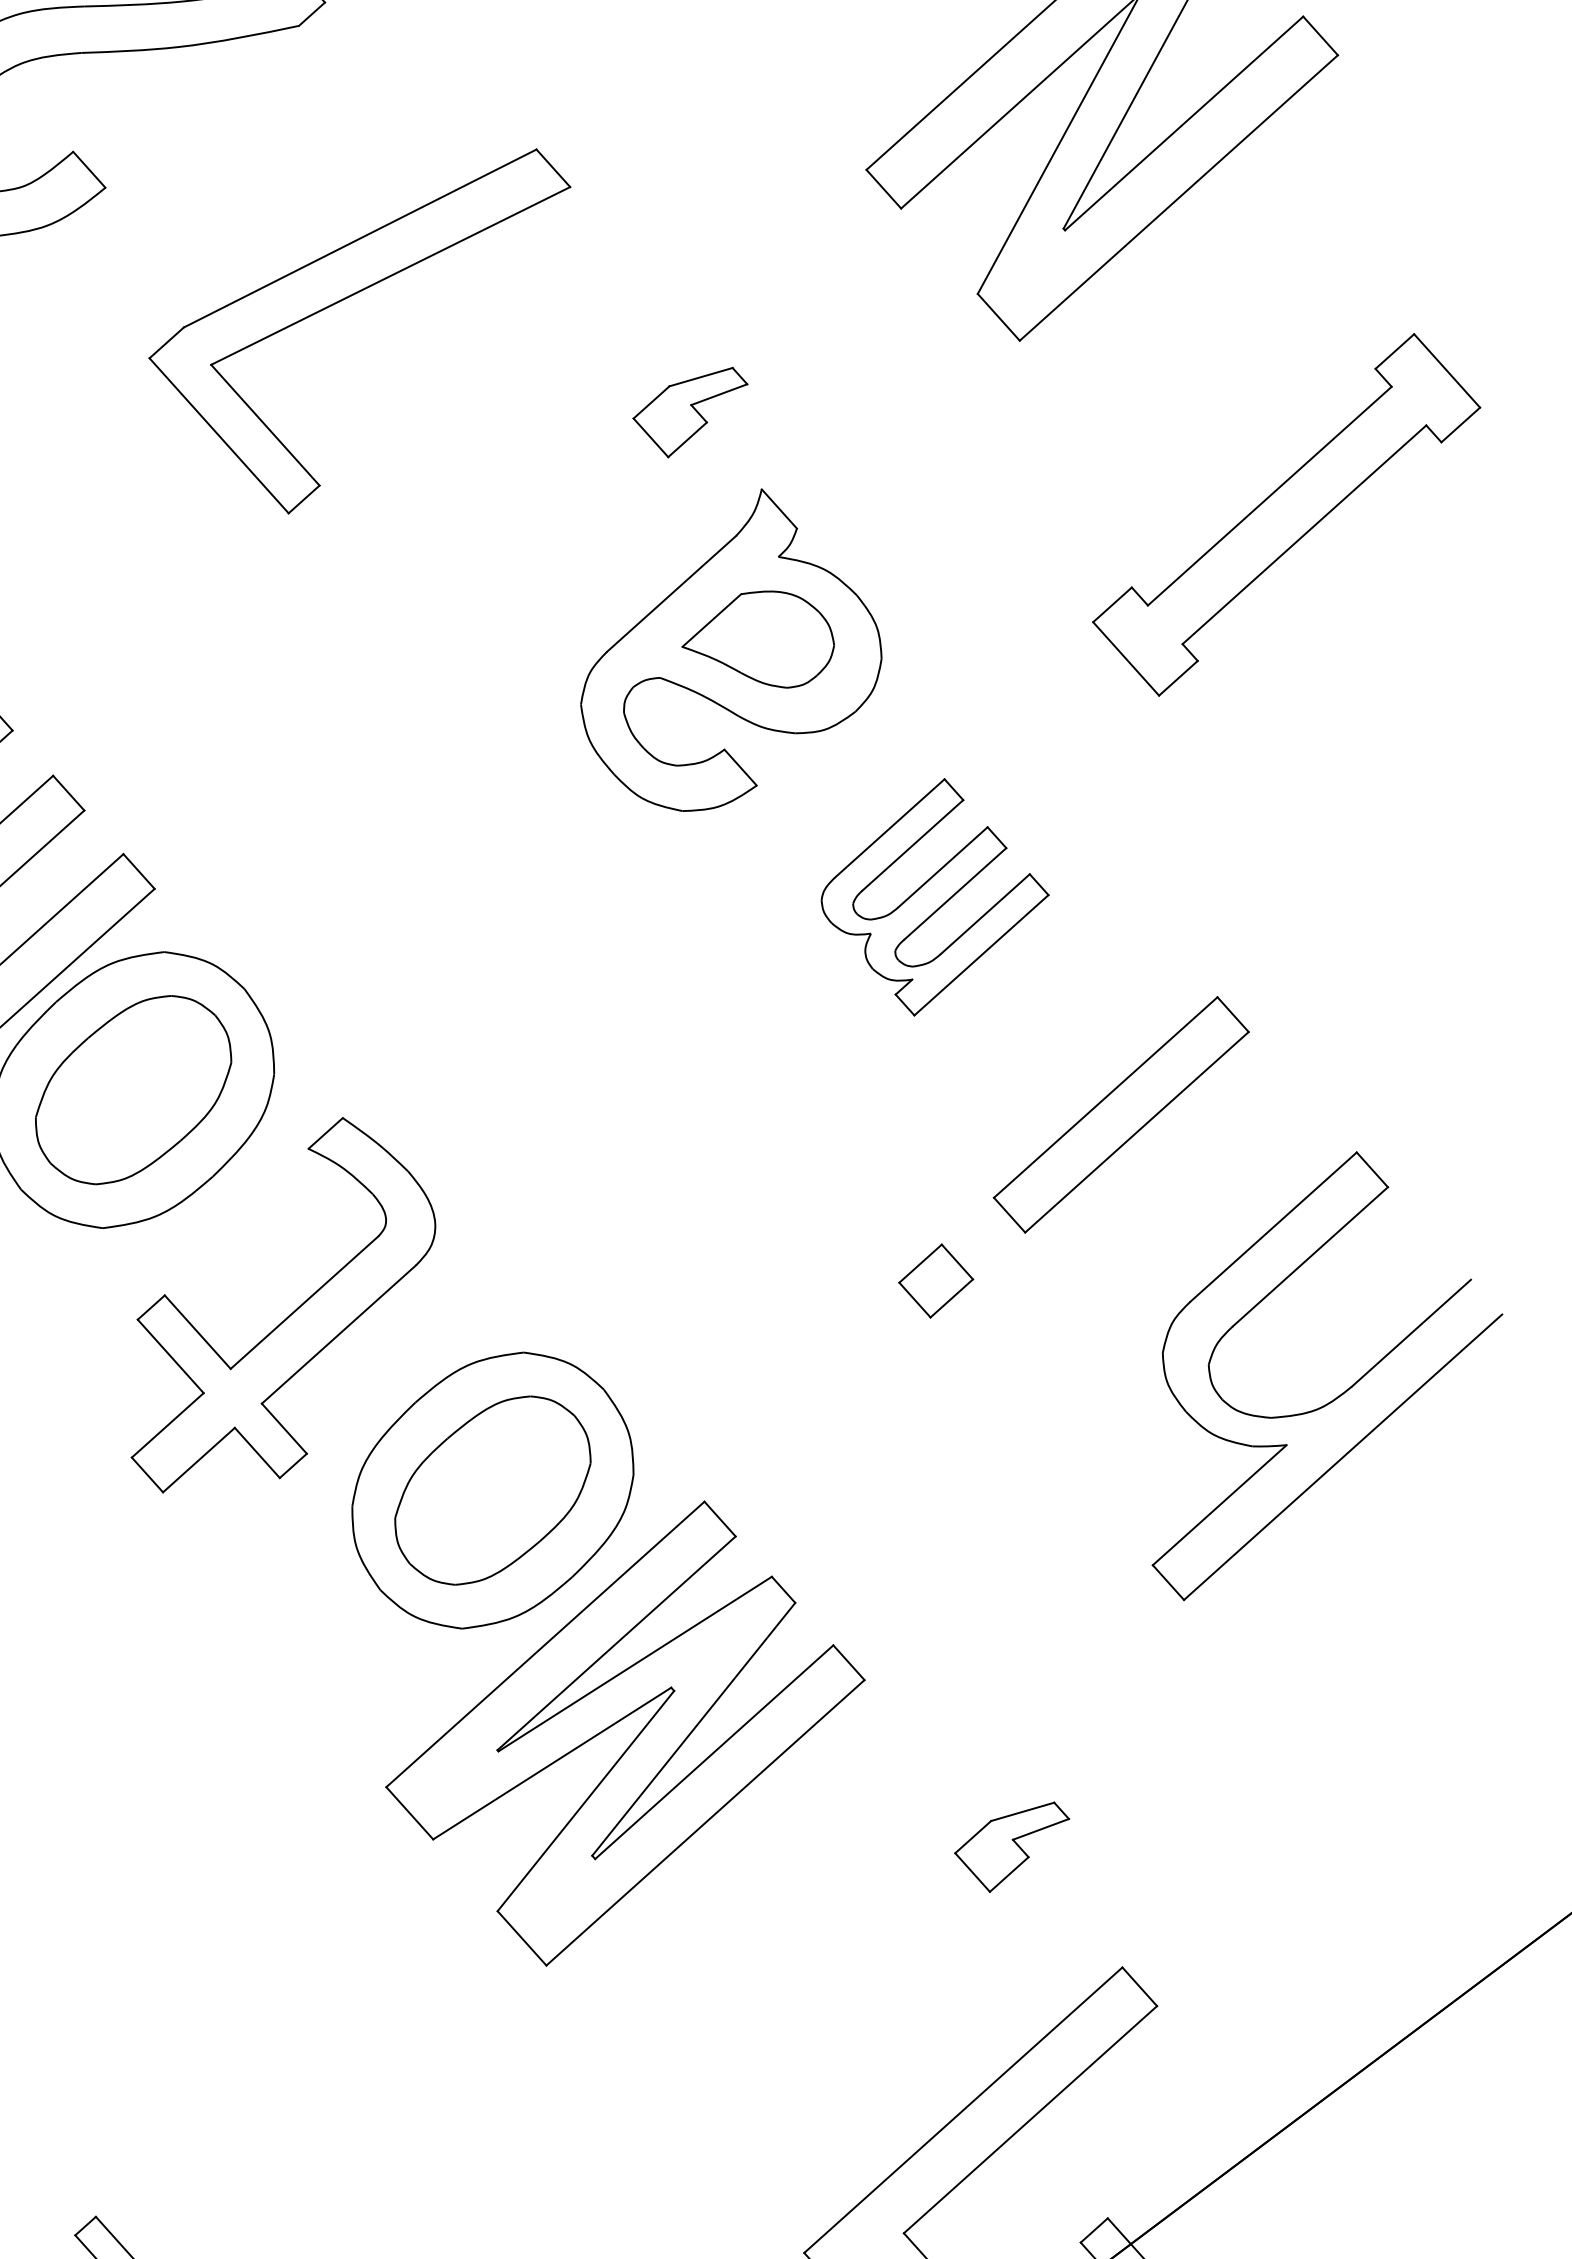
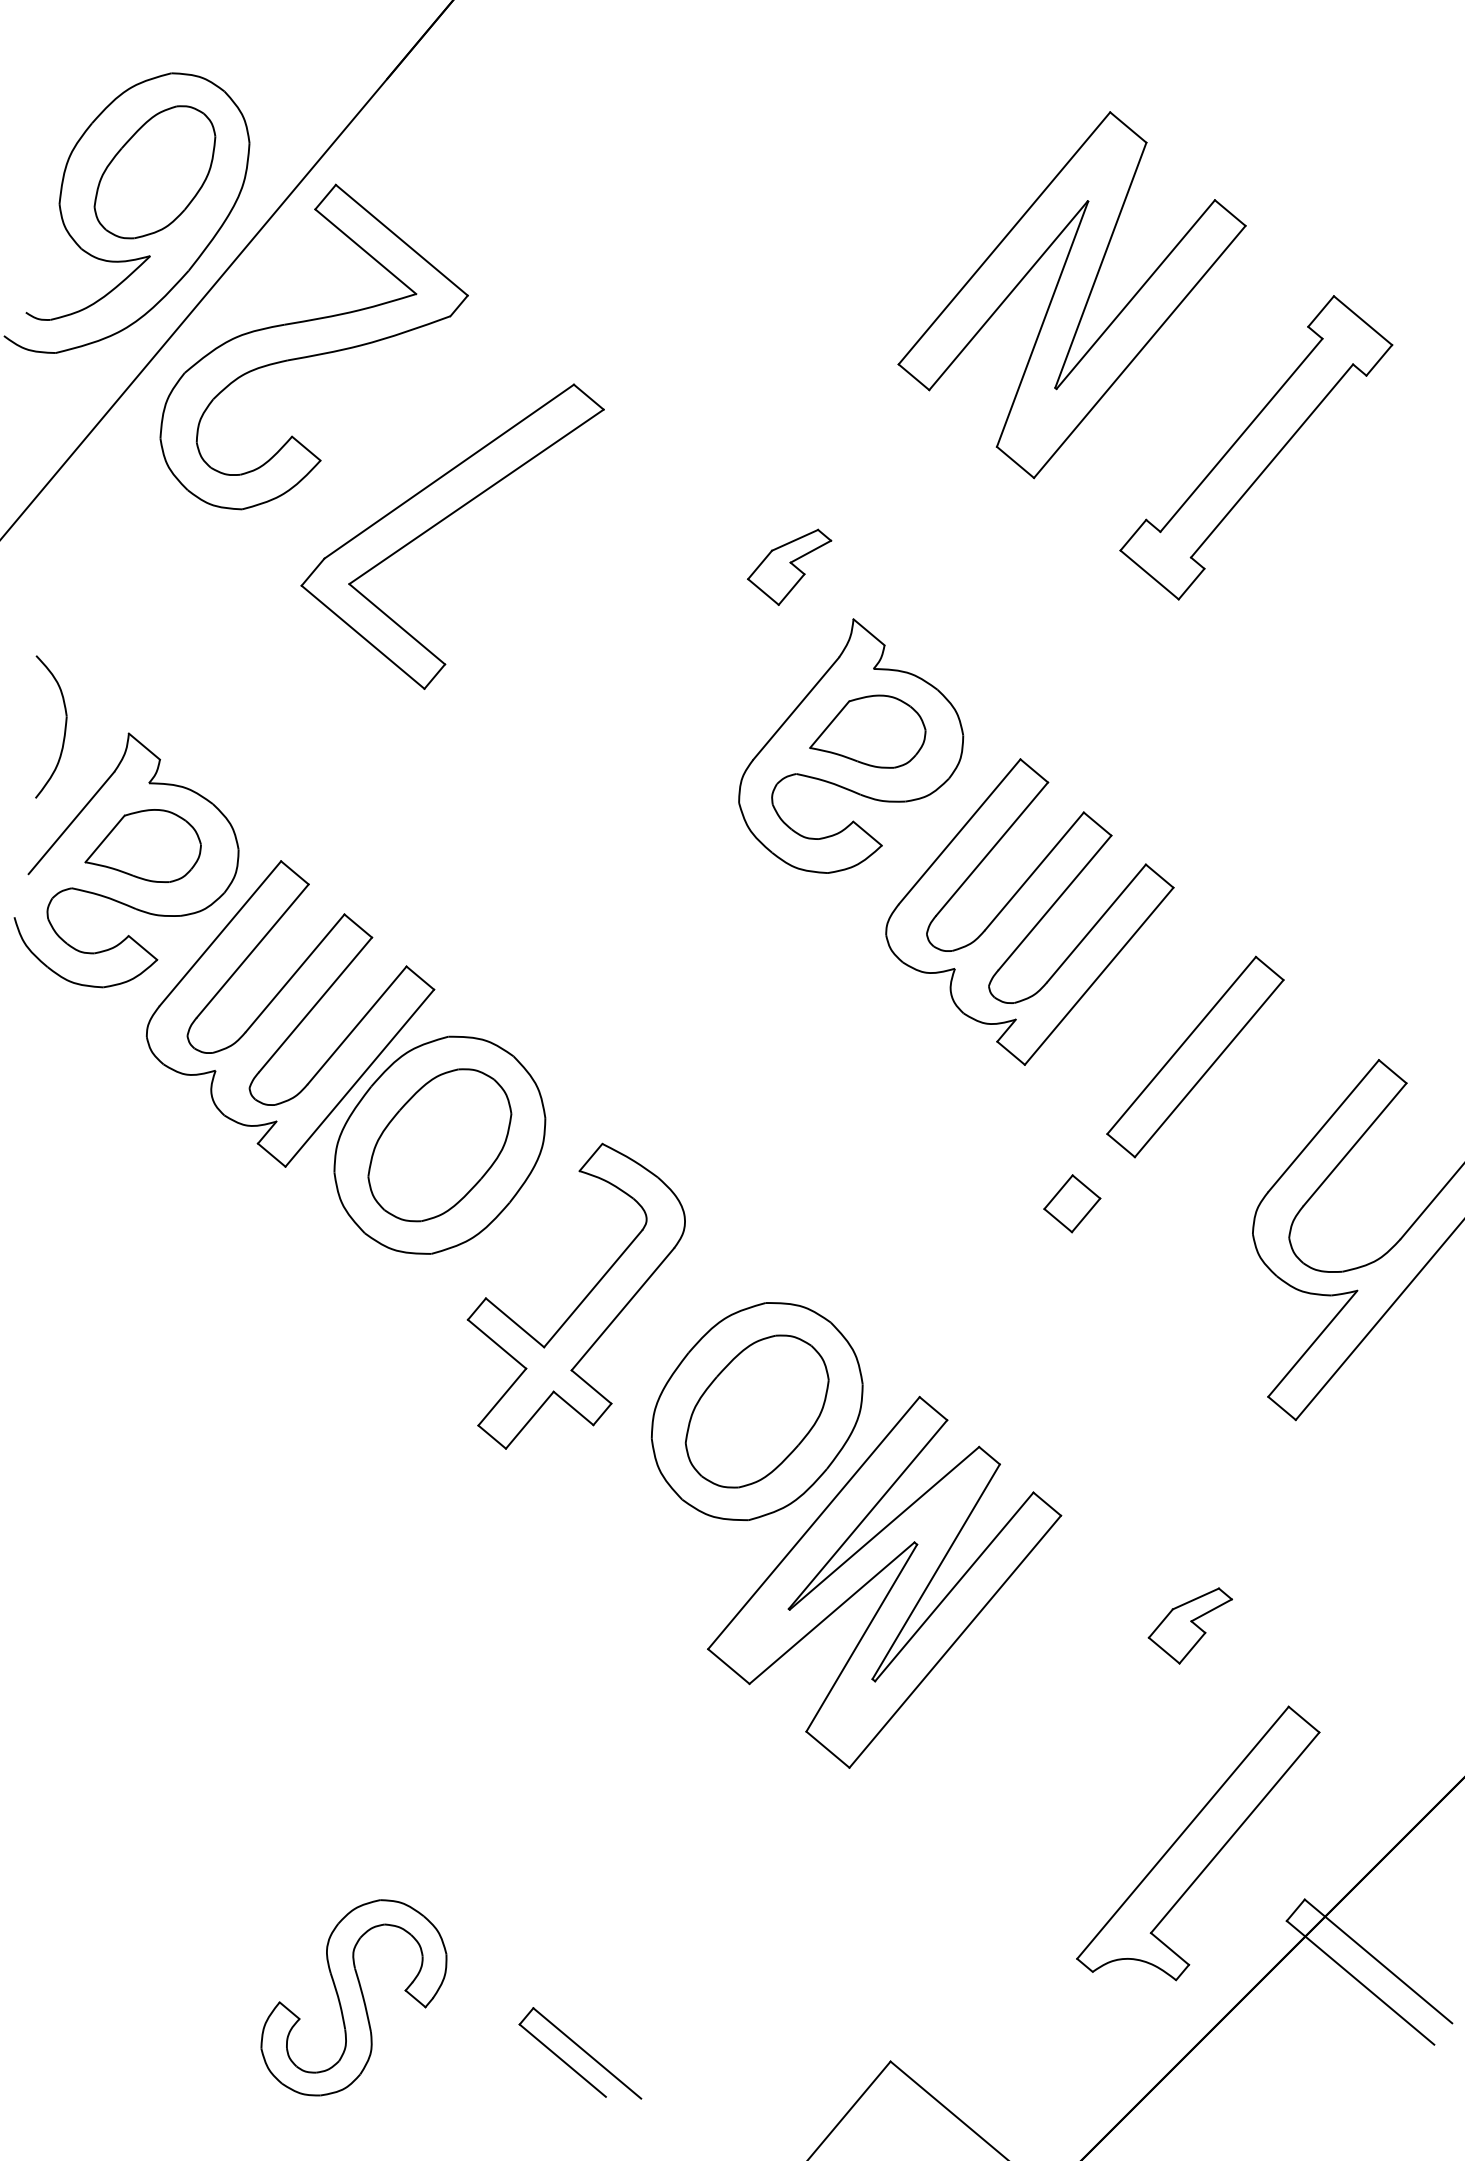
part: (340, 302) -> (441, 522), moved
part: (1286, 514) -> (1256, 447), moved
part: (934, 897) -> (1029, 911), size x1.67

